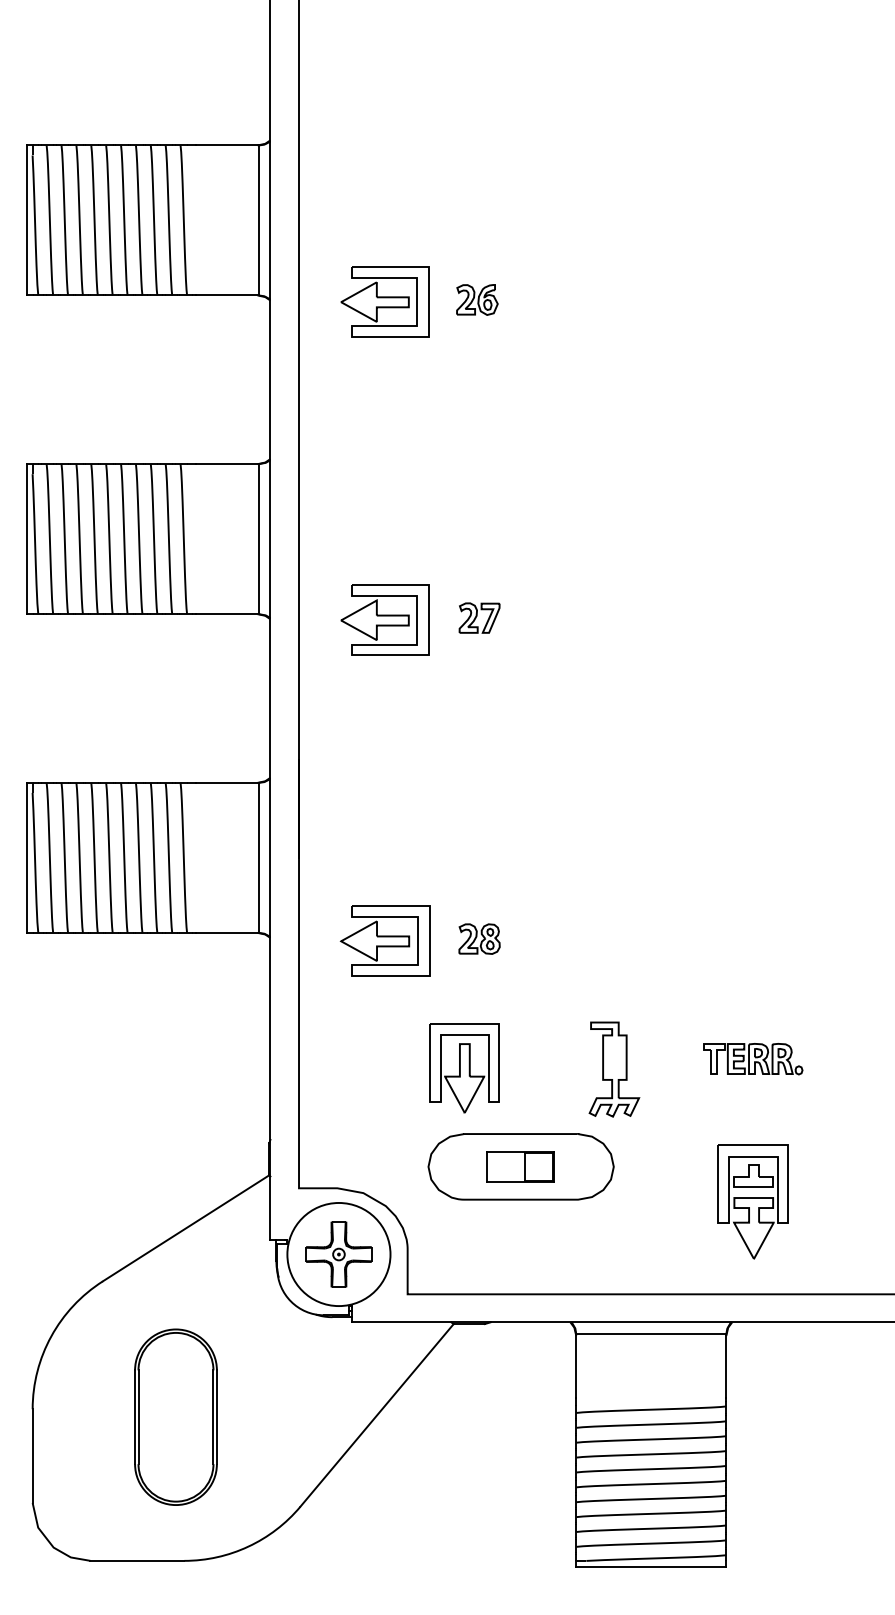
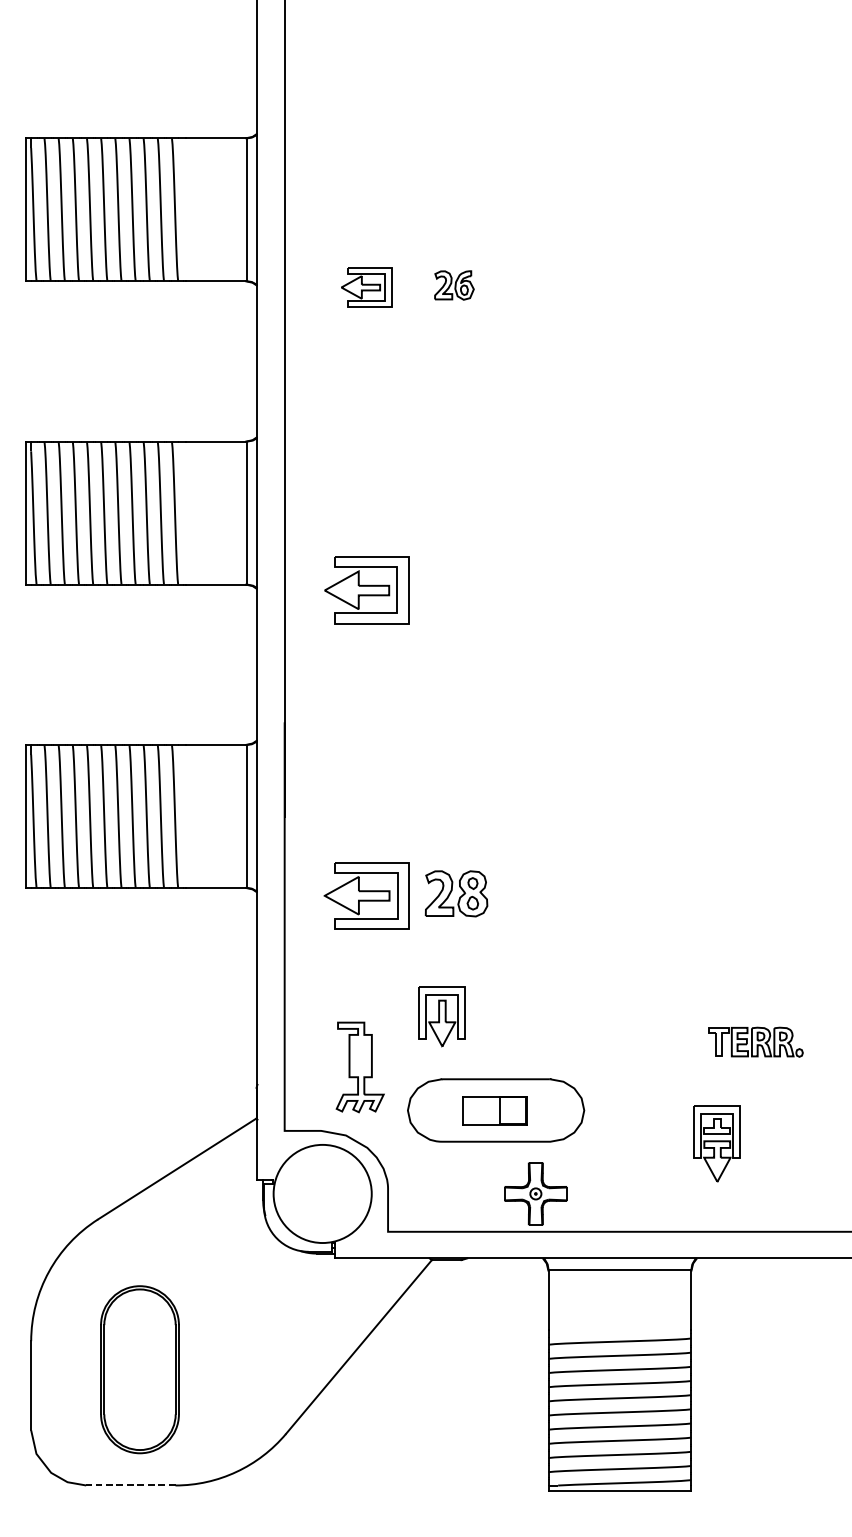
part: (384, 301) -> (366, 286), size x0.6
part: (479, 617) -> (456, 587), removed
part: (479, 938) -> (456, 893), size x1.6
part: (753, 1059) -> (756, 1042), moved
part: (464, 1068) -> (442, 1016), size x0.7
part: (614, 1069) -> (360, 1067), moved
part: (752, 1201) -> (716, 1143), size x0.7
part: (338, 1254) -> (535, 1193), moved
part: (175, 1416) -> (139, 1369), moved
line: (137, 1560) -> (130, 1485), solid -> dashed

